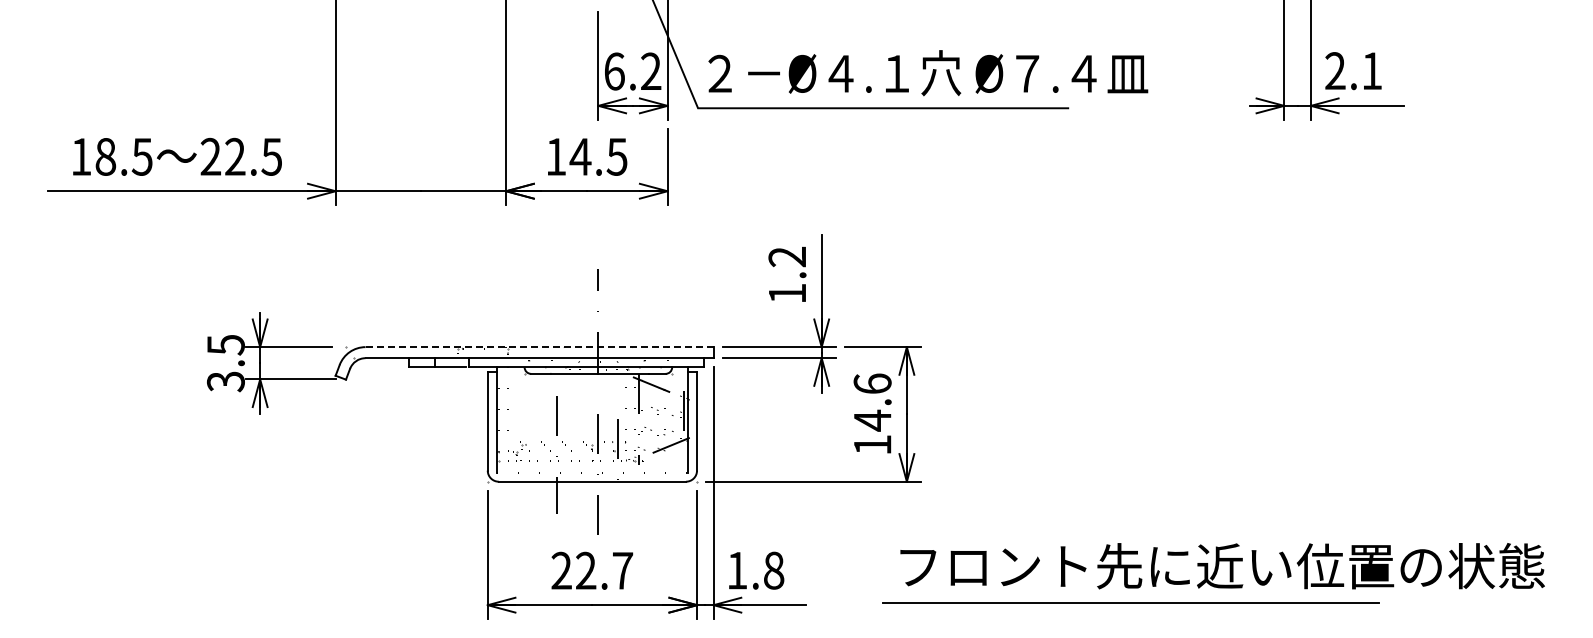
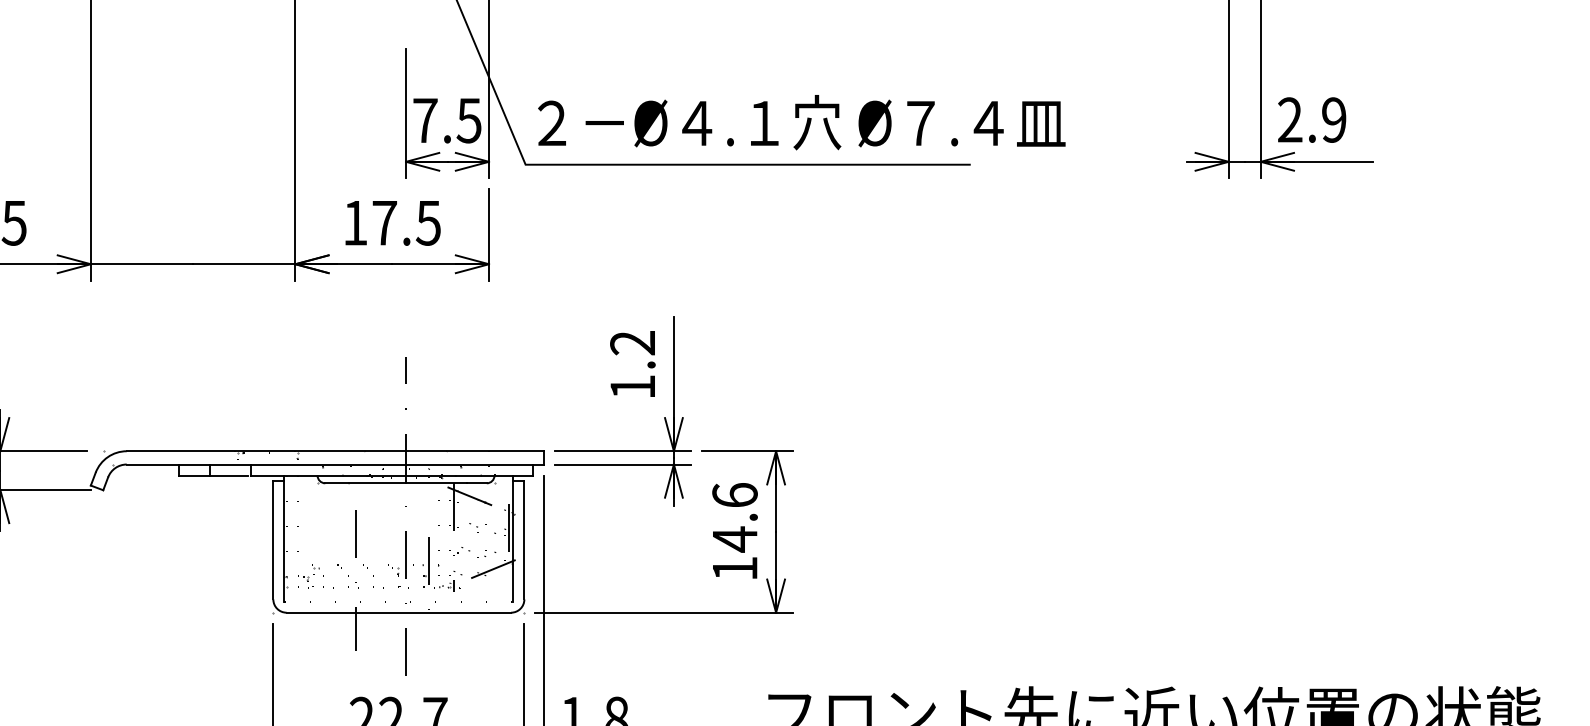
text: (632, 71) -> (446, 120), 6.2 -> 7.5
text: (1372, 71) -> (1334, 120), 2.1 -> 2.9
text: (580, 156) -> (384, 222), 14.5 -> 17.5
line: (540, 347) -> (336, 451), dashed -> solid

